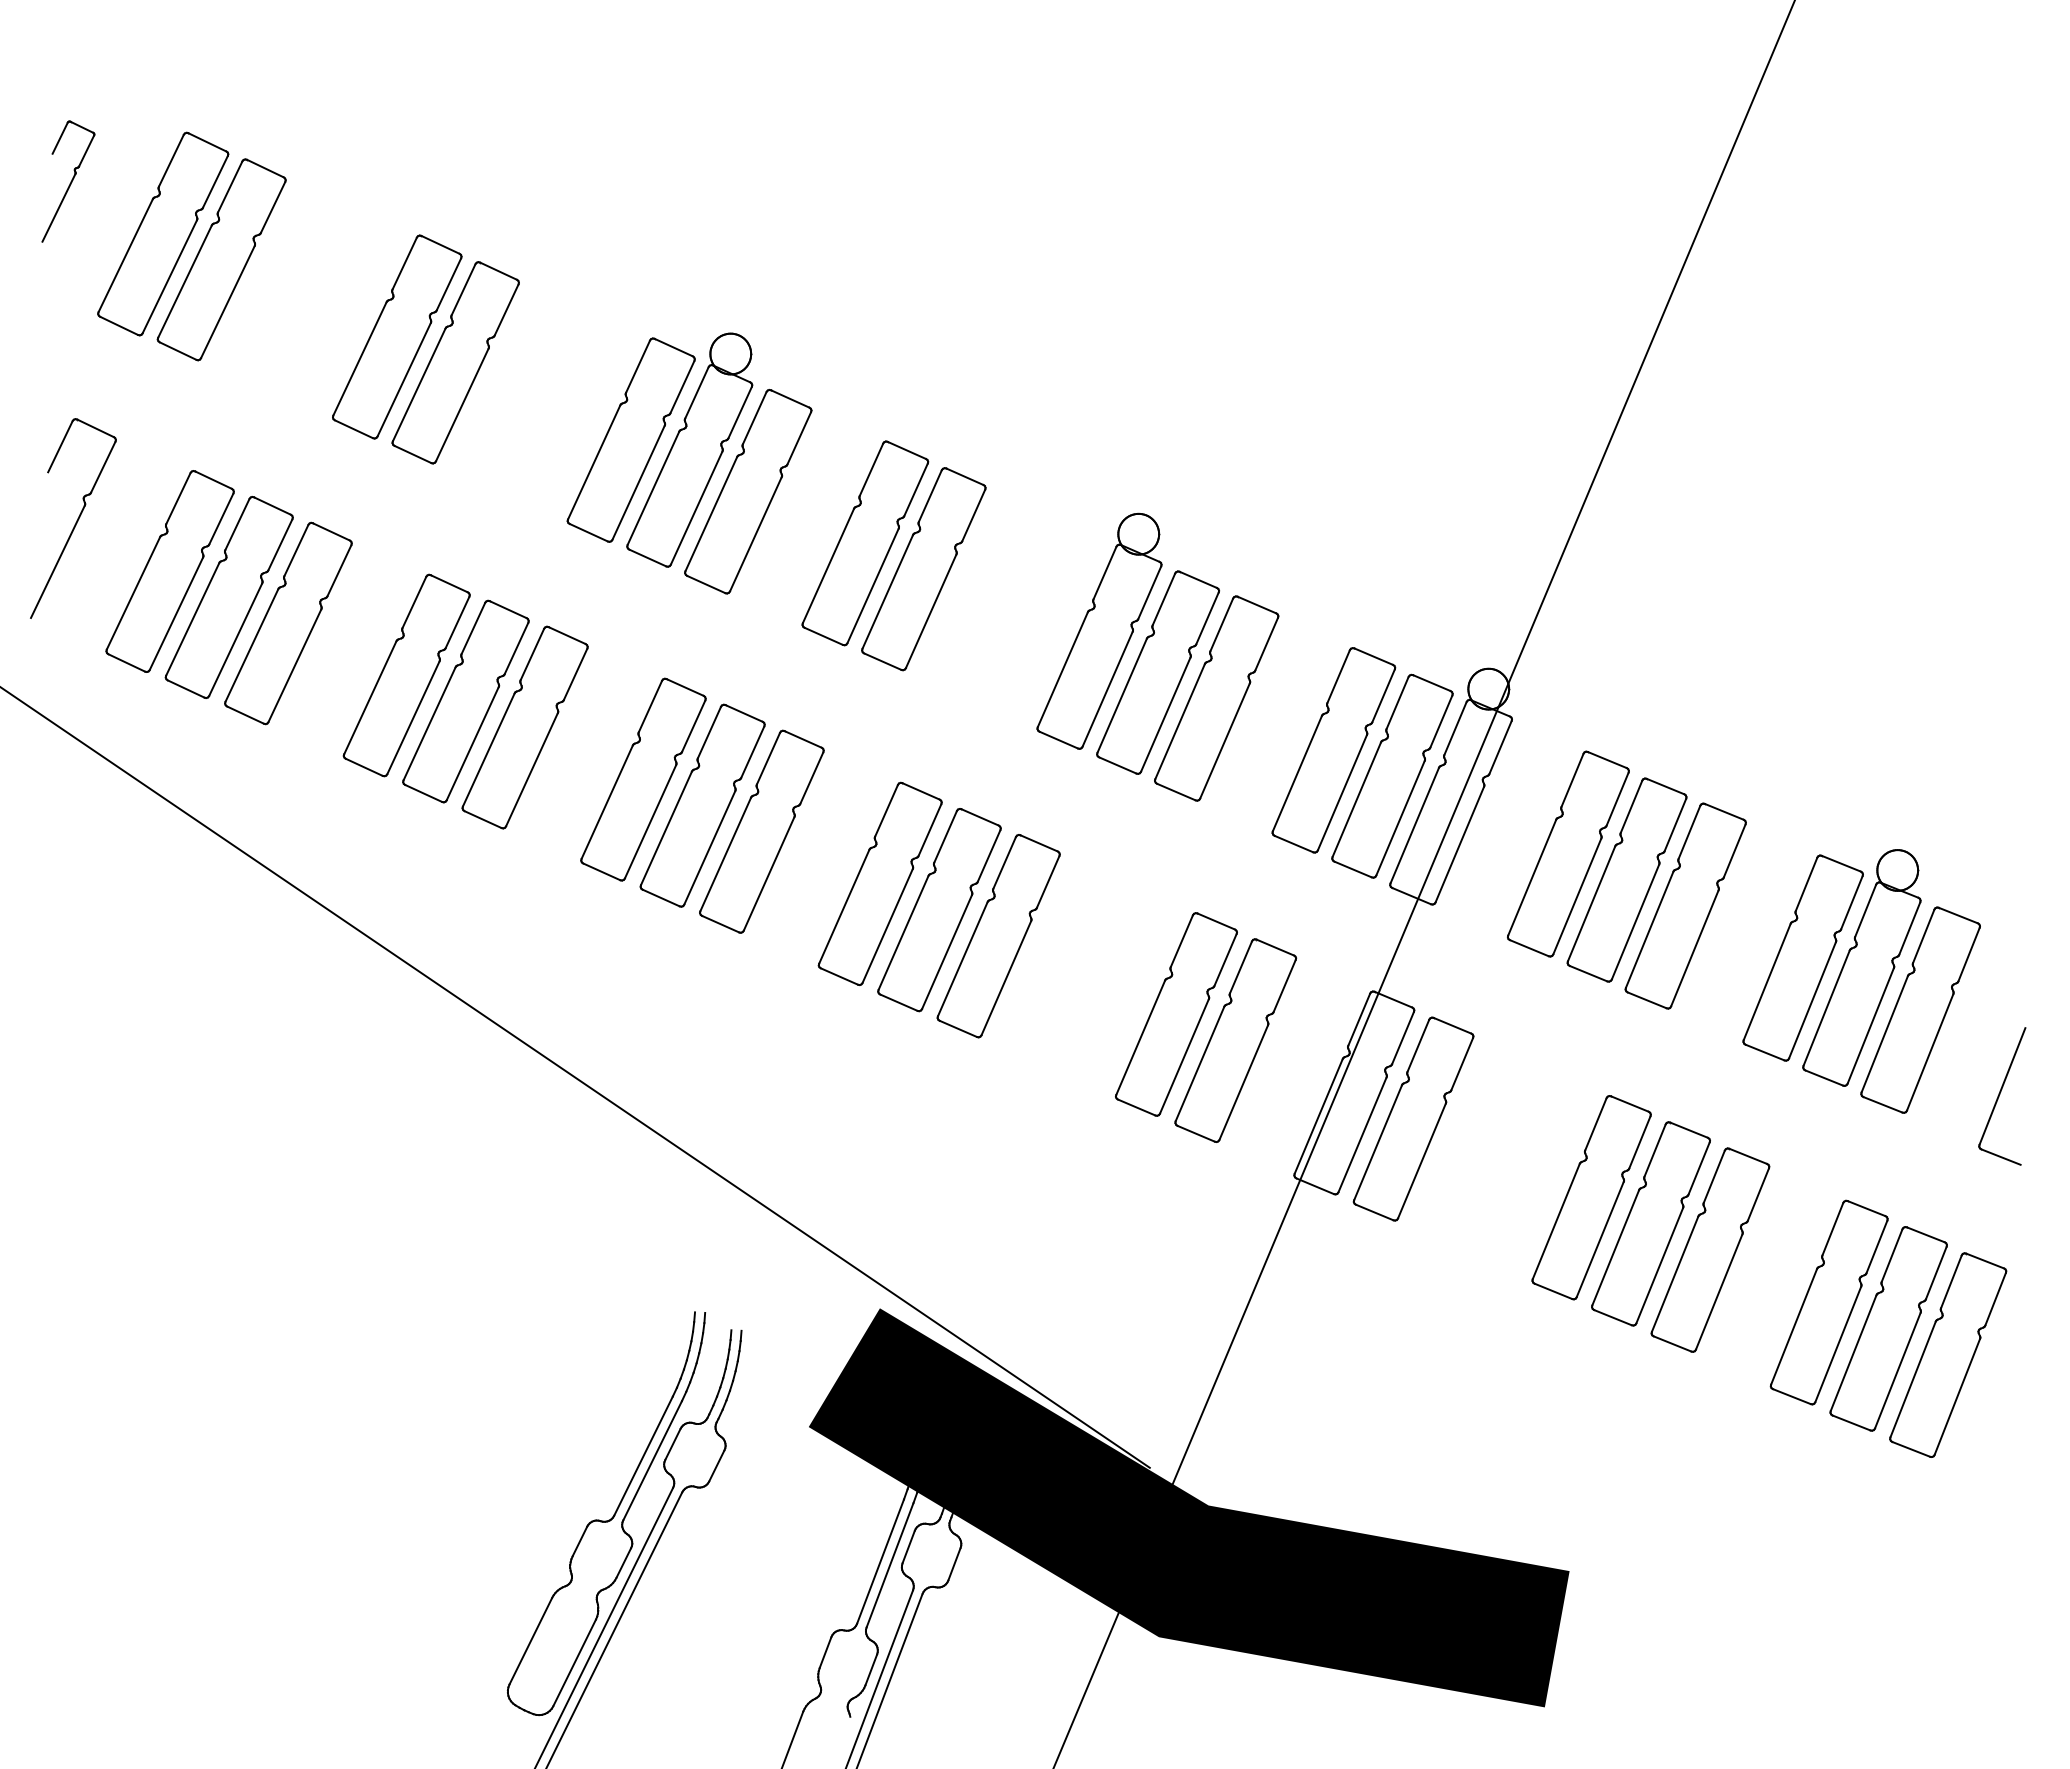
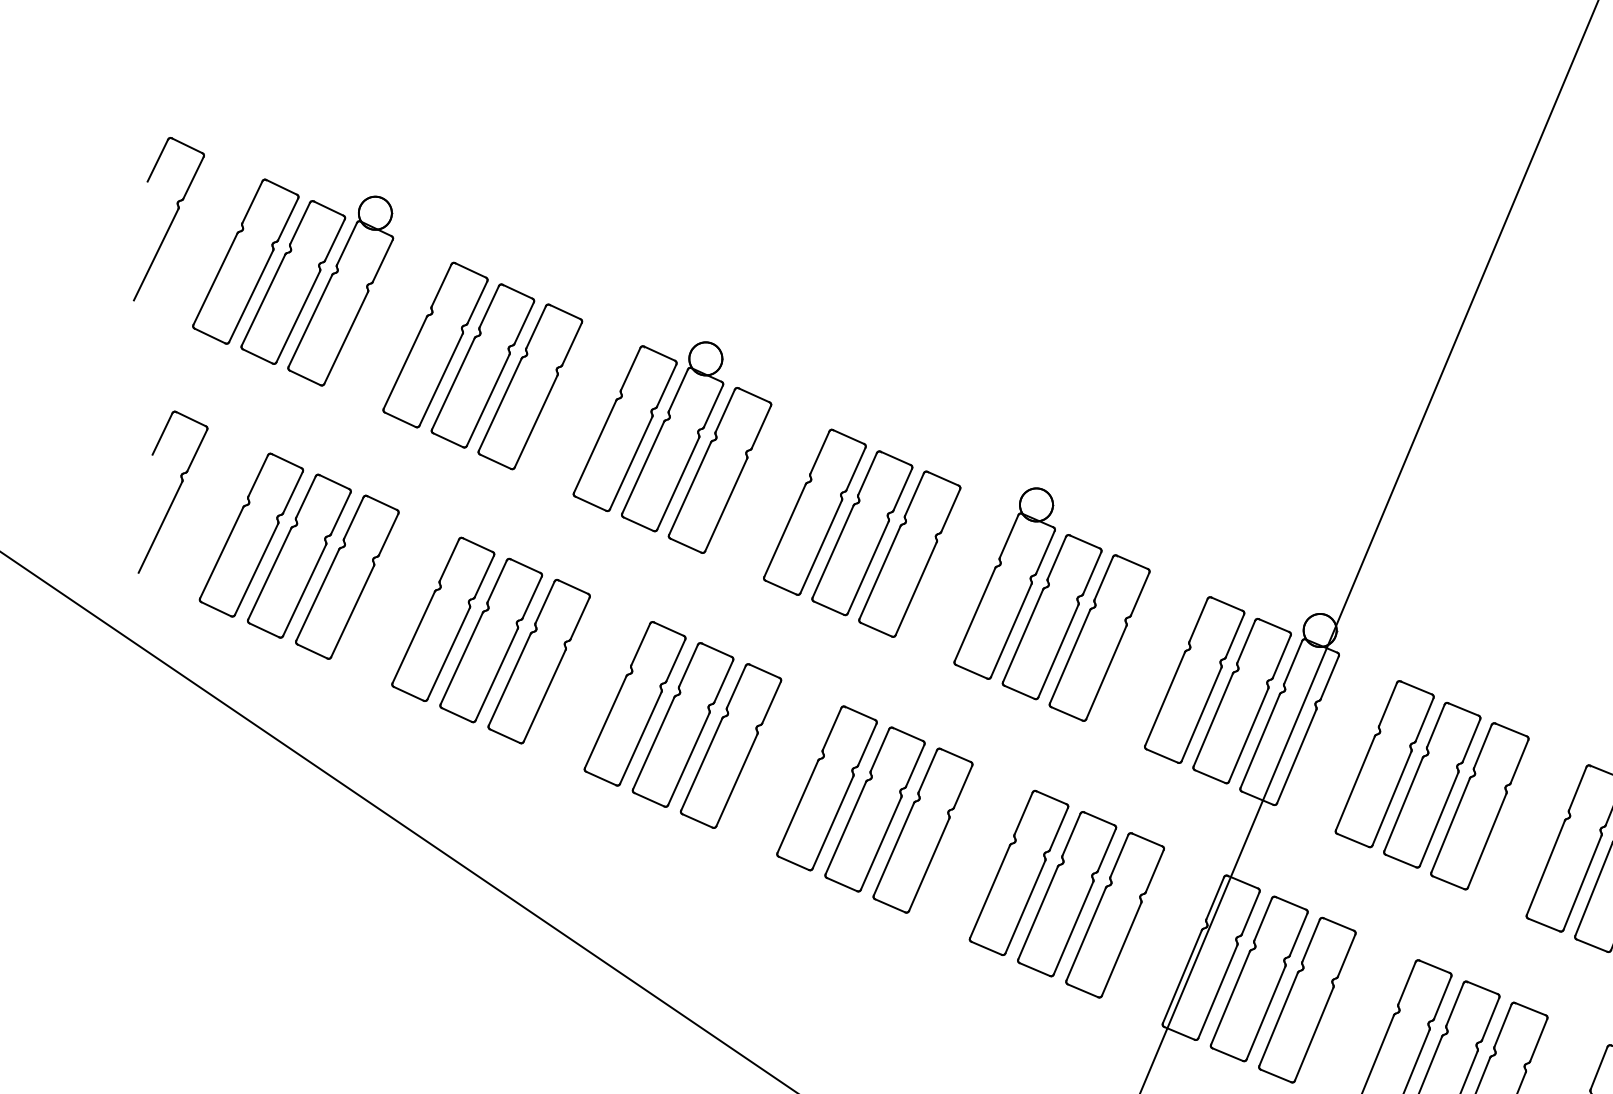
part: (68, 181) -> (169, 219), size x1.67
part: (279, 270) -> (340, 291), added
part: (514, 388) -> (530, 386), added
part: (982, 594) -> (909, 553), added
part: (1116, 988) -> (1018, 873), added
part: (1472, 1144) -> (1307, 999), added

